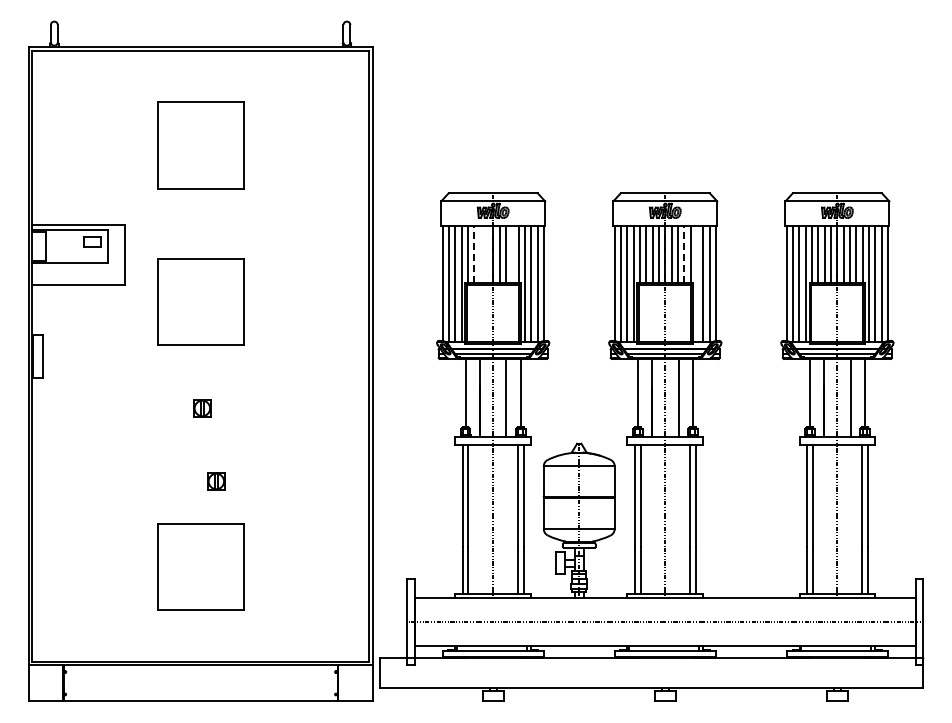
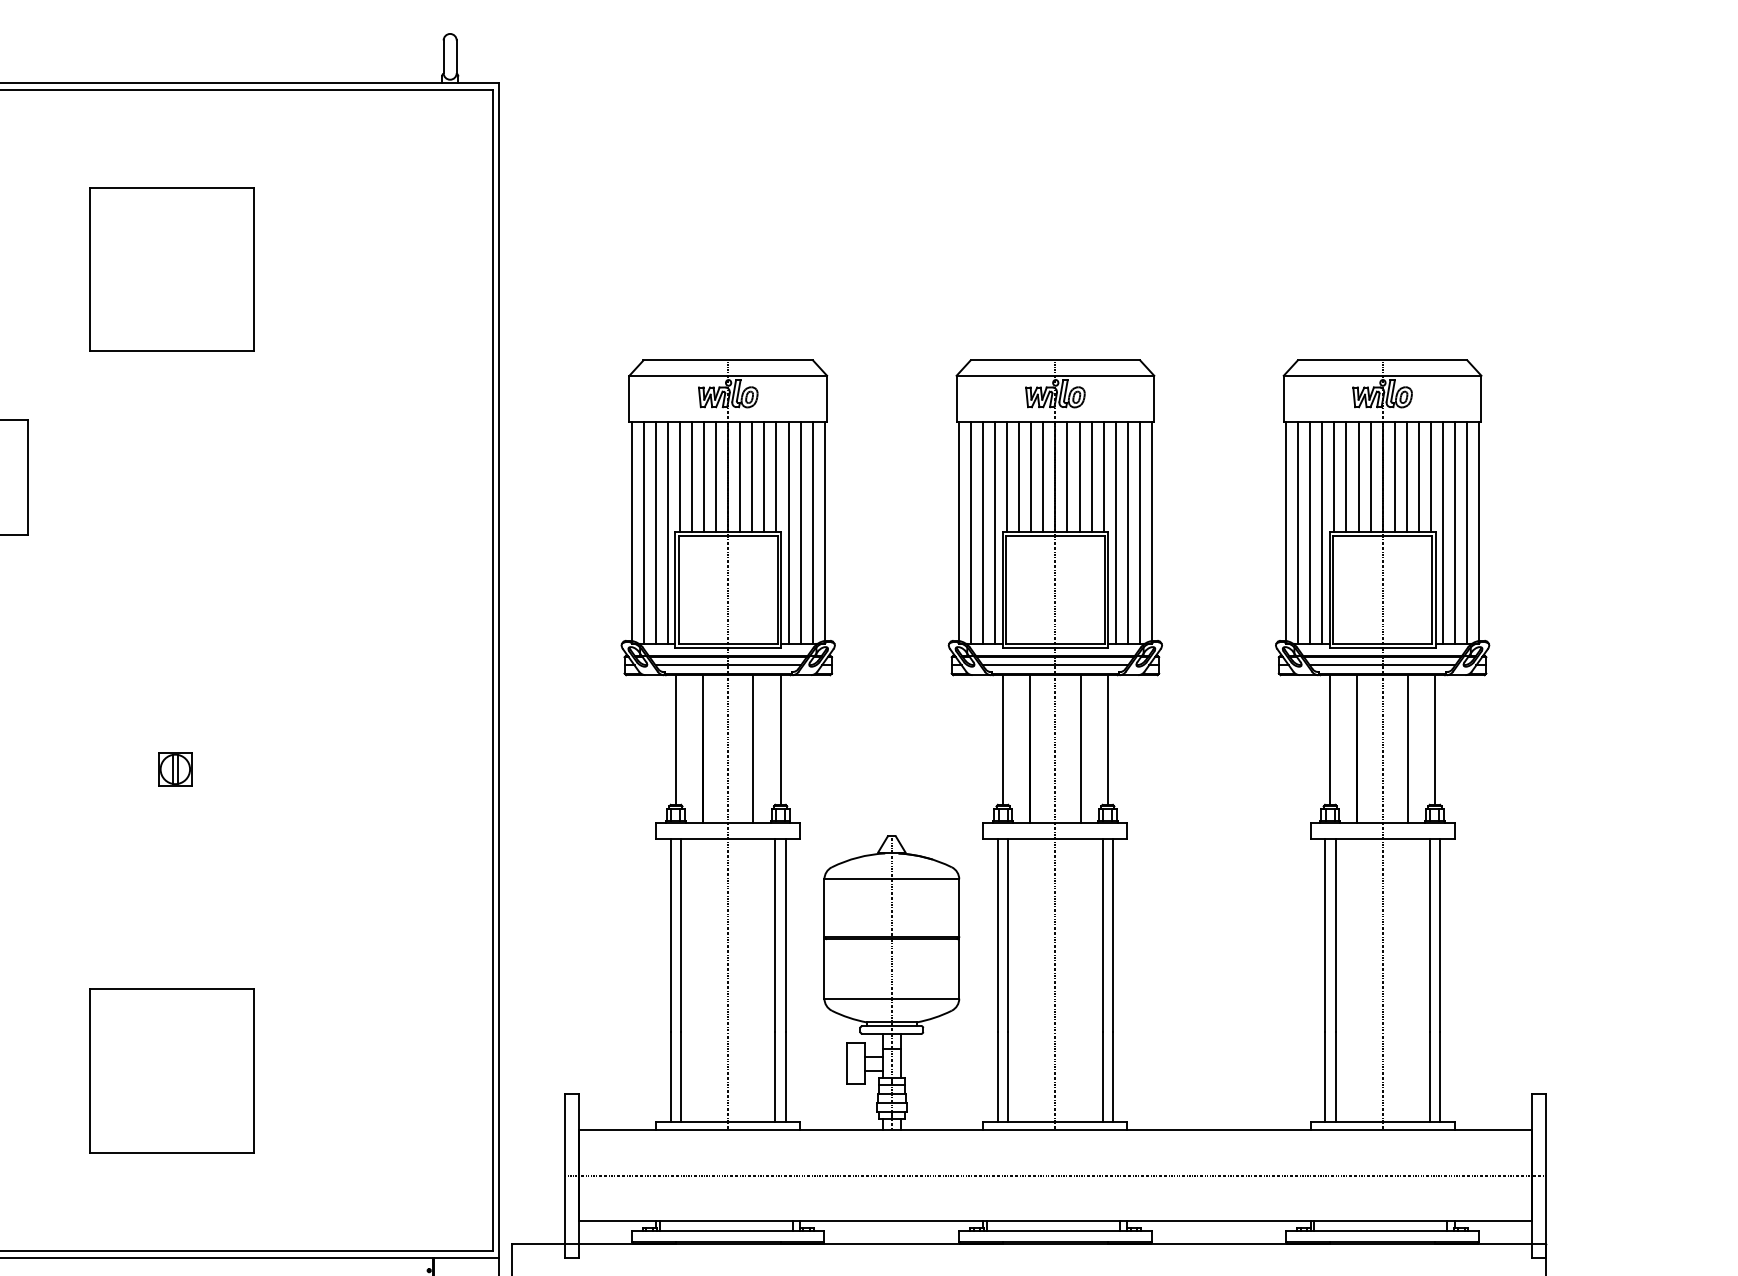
line: (474, 254) -> (692, 476), dashed -> solid
line: (480, 254) -> (704, 476), added
line: (486, 254) -> (715, 476), added
line: (512, 254) -> (764, 476), added
line: (684, 254) -> (1091, 476), dashed -> solid
line: (697, 283) -> (1116, 531), added
part: (200, 301) -> (171, 566), removed
part: (216, 481) -> (202, 908), removed

